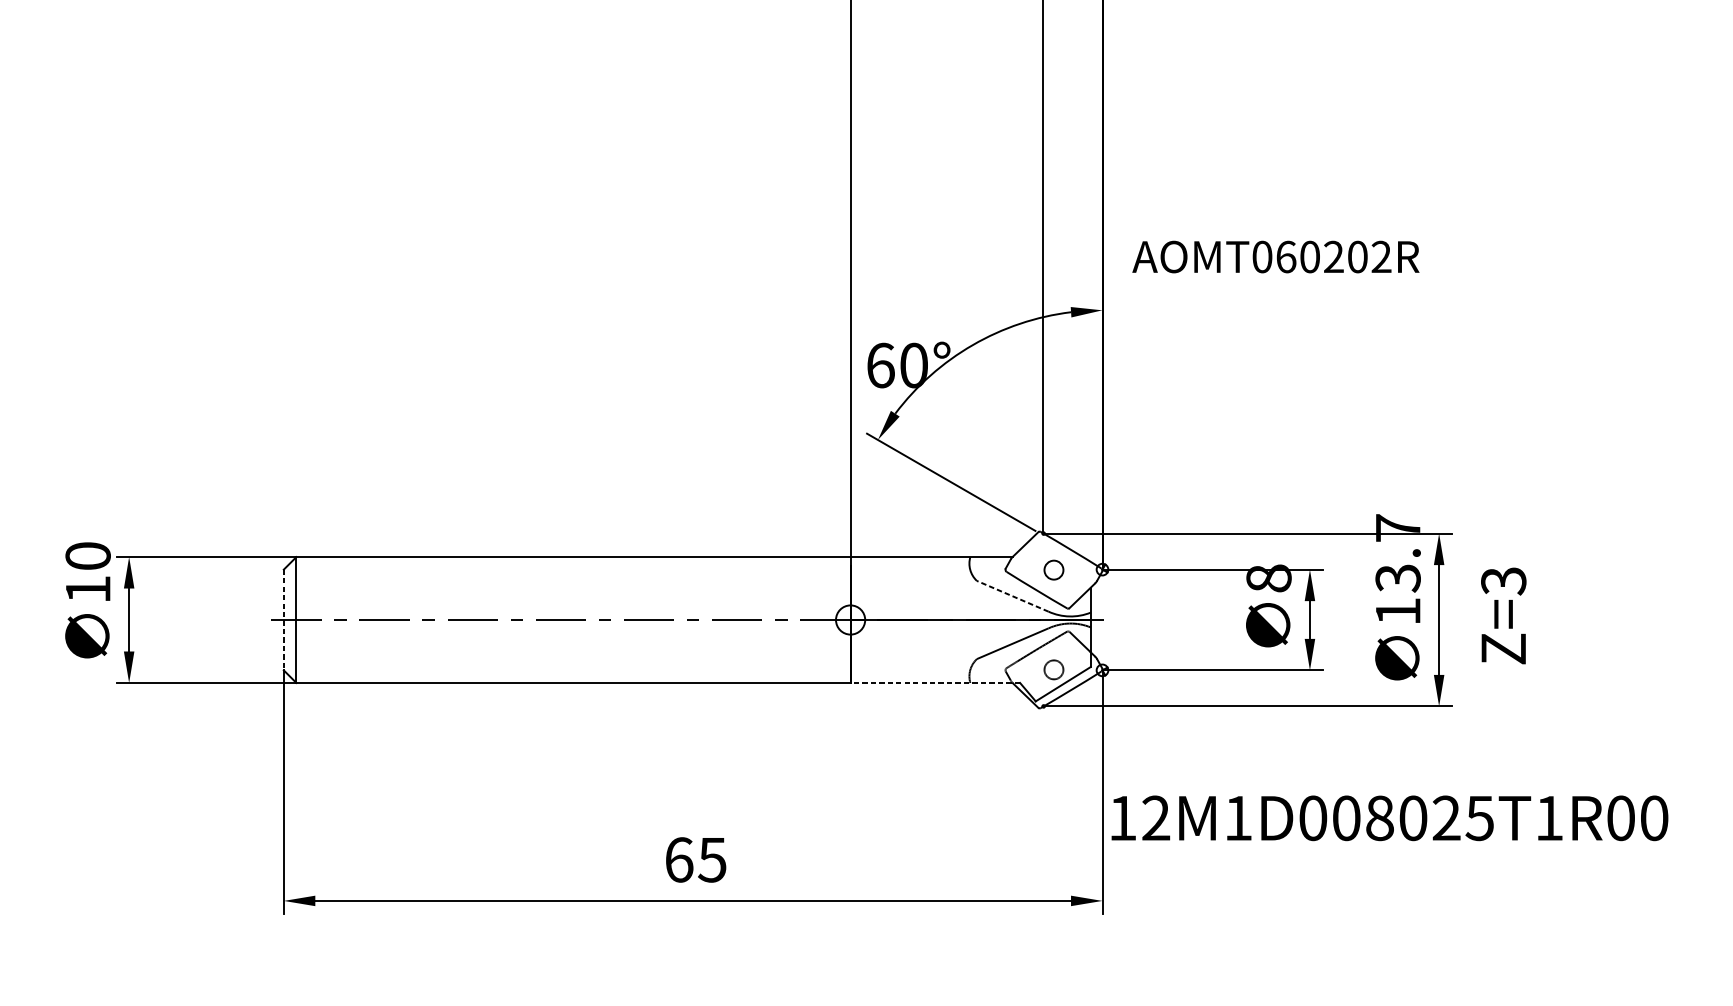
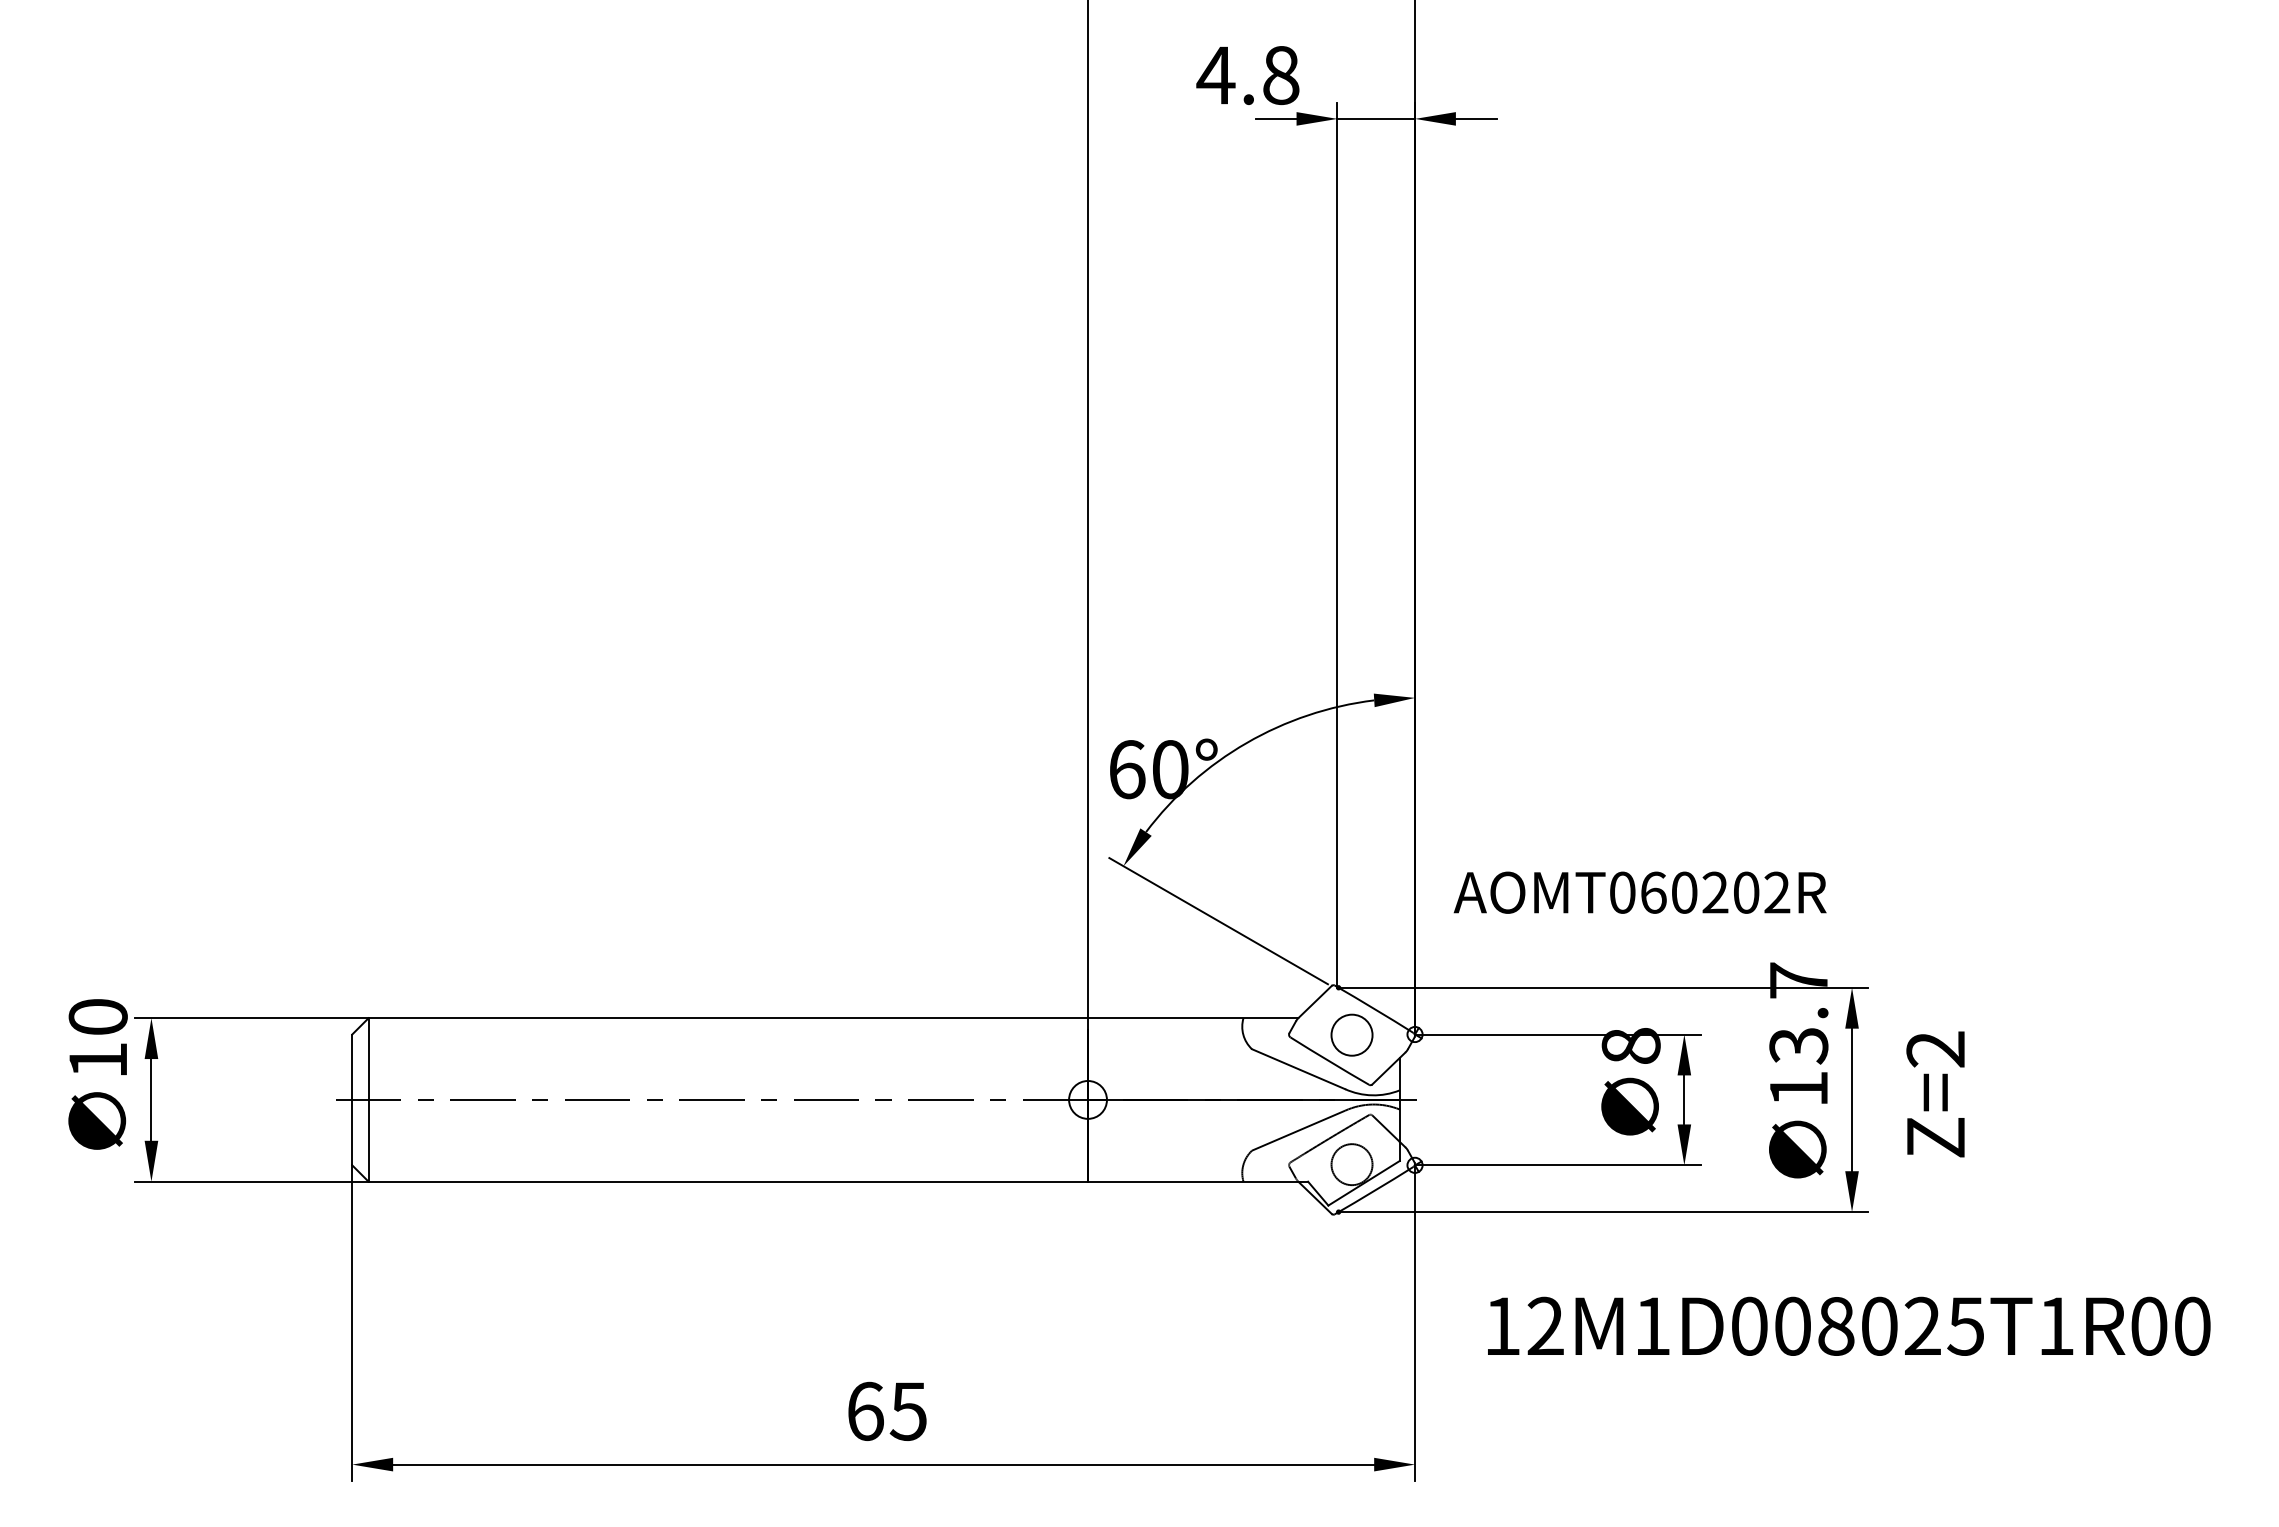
text: (1275, 256) -> (1639, 892), moved
circle: (1053, 569) -> (1351, 1034), size x1.67
text: (1503, 581) -> (1935, 1049), Z=3 -> Z=2
line: (1012, 596) -> (1298, 1069), dashed -> solid
line: (284, 620) -> (352, 1100), dashed -> solid
circle: (1053, 669) -> (1351, 1164), size x1.67
line: (934, 682) -> (1197, 1181), dashed -> solid
text: (1390, 817) -> (1849, 1325), moved

